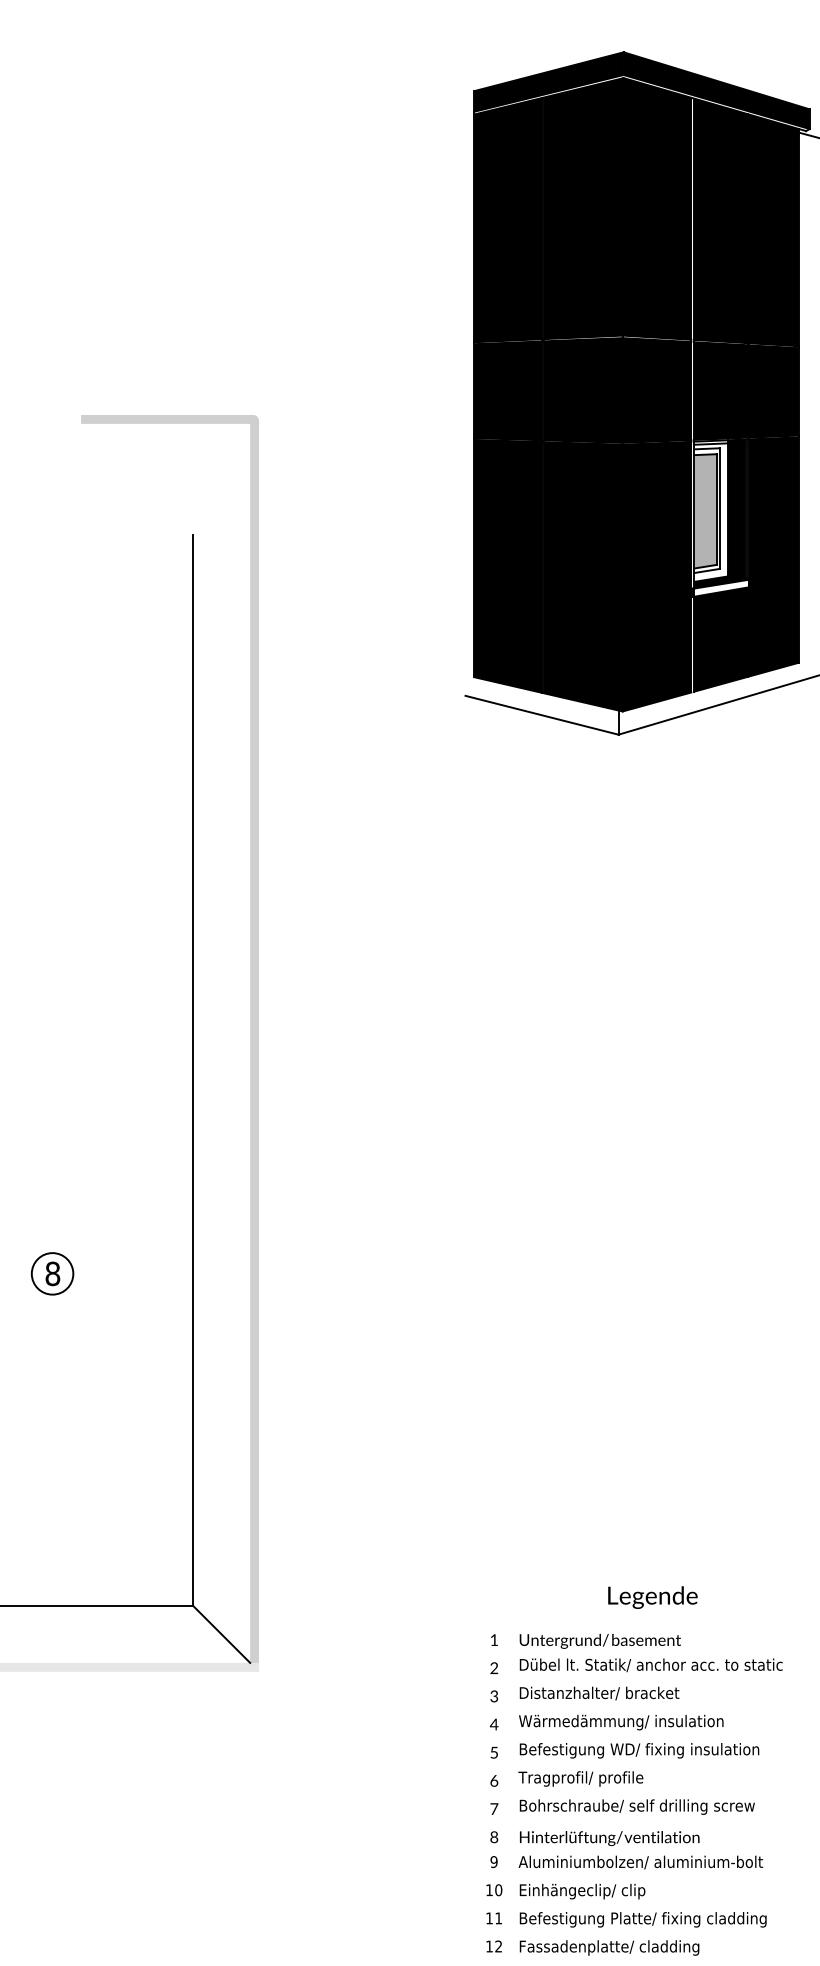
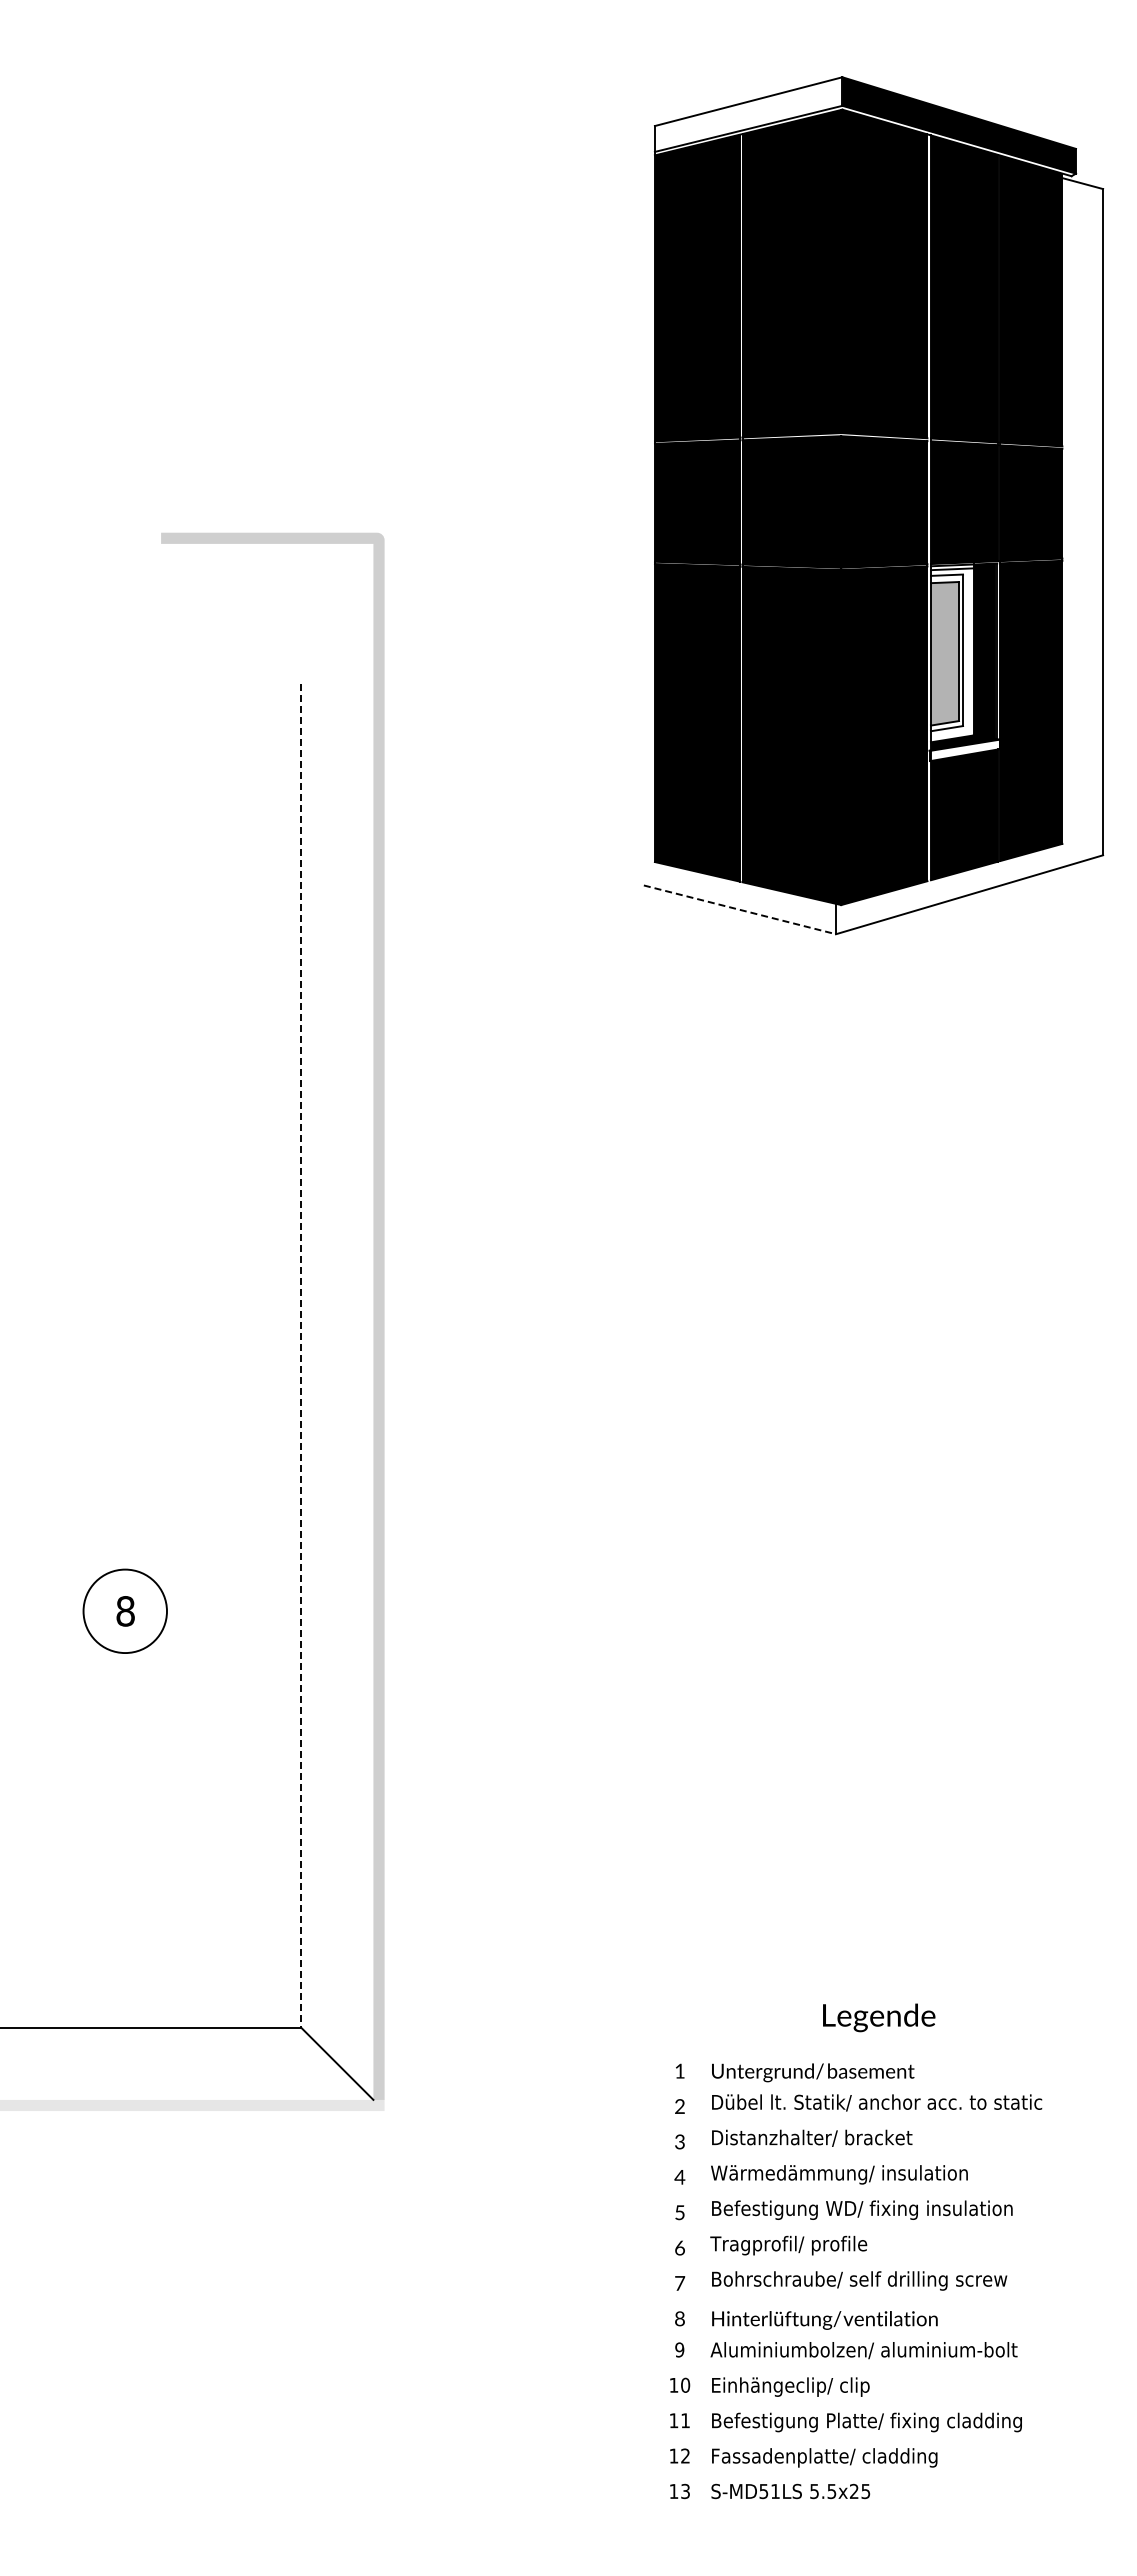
fill: (548, 81) -> (748, 114), removed
line: (542, 715) -> (740, 909), solid -> dashed
line: (192, 1070) -> (301, 1356), solid -> dashed
circle: (52, 1274) -> (125, 1611), size x1.6

